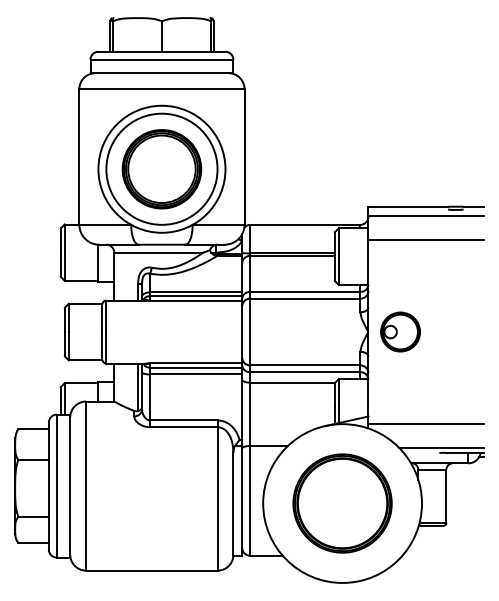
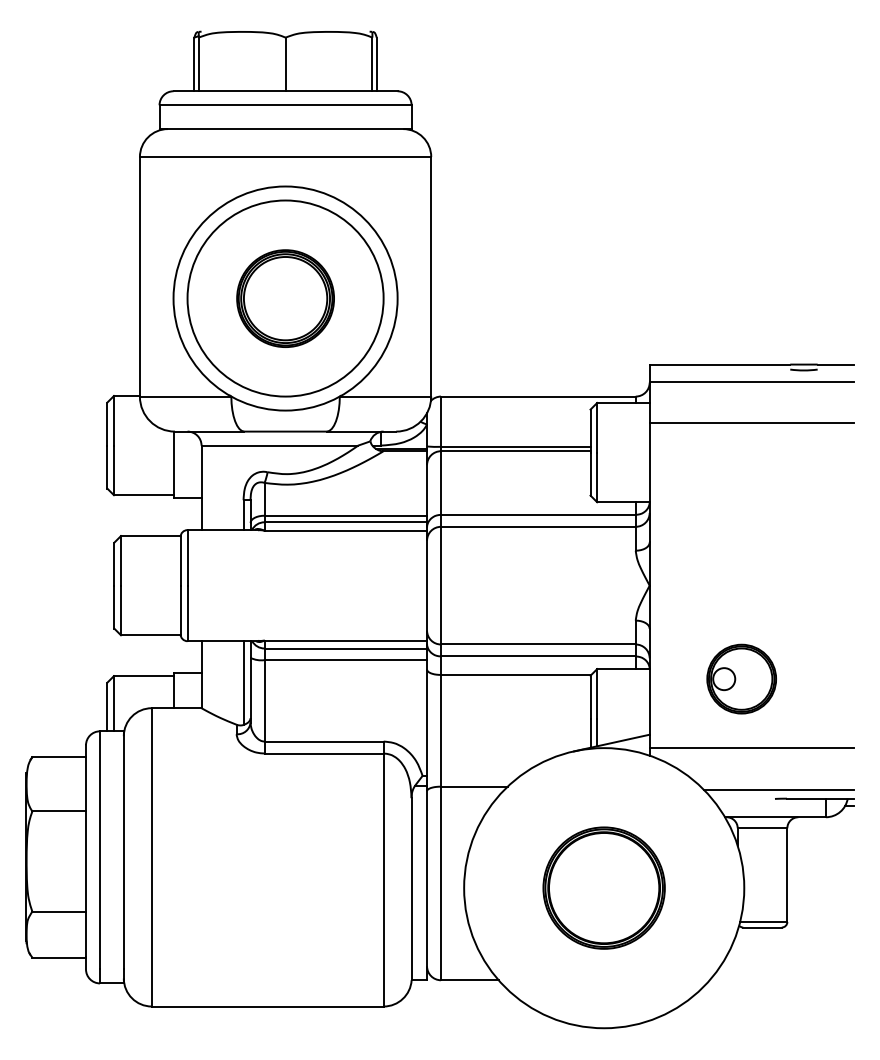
part: (161, 169) -> (284, 298), size x0.7
part: (400, 331) -> (741, 678), moved
part: (342, 503) -> (604, 888), size x0.7

